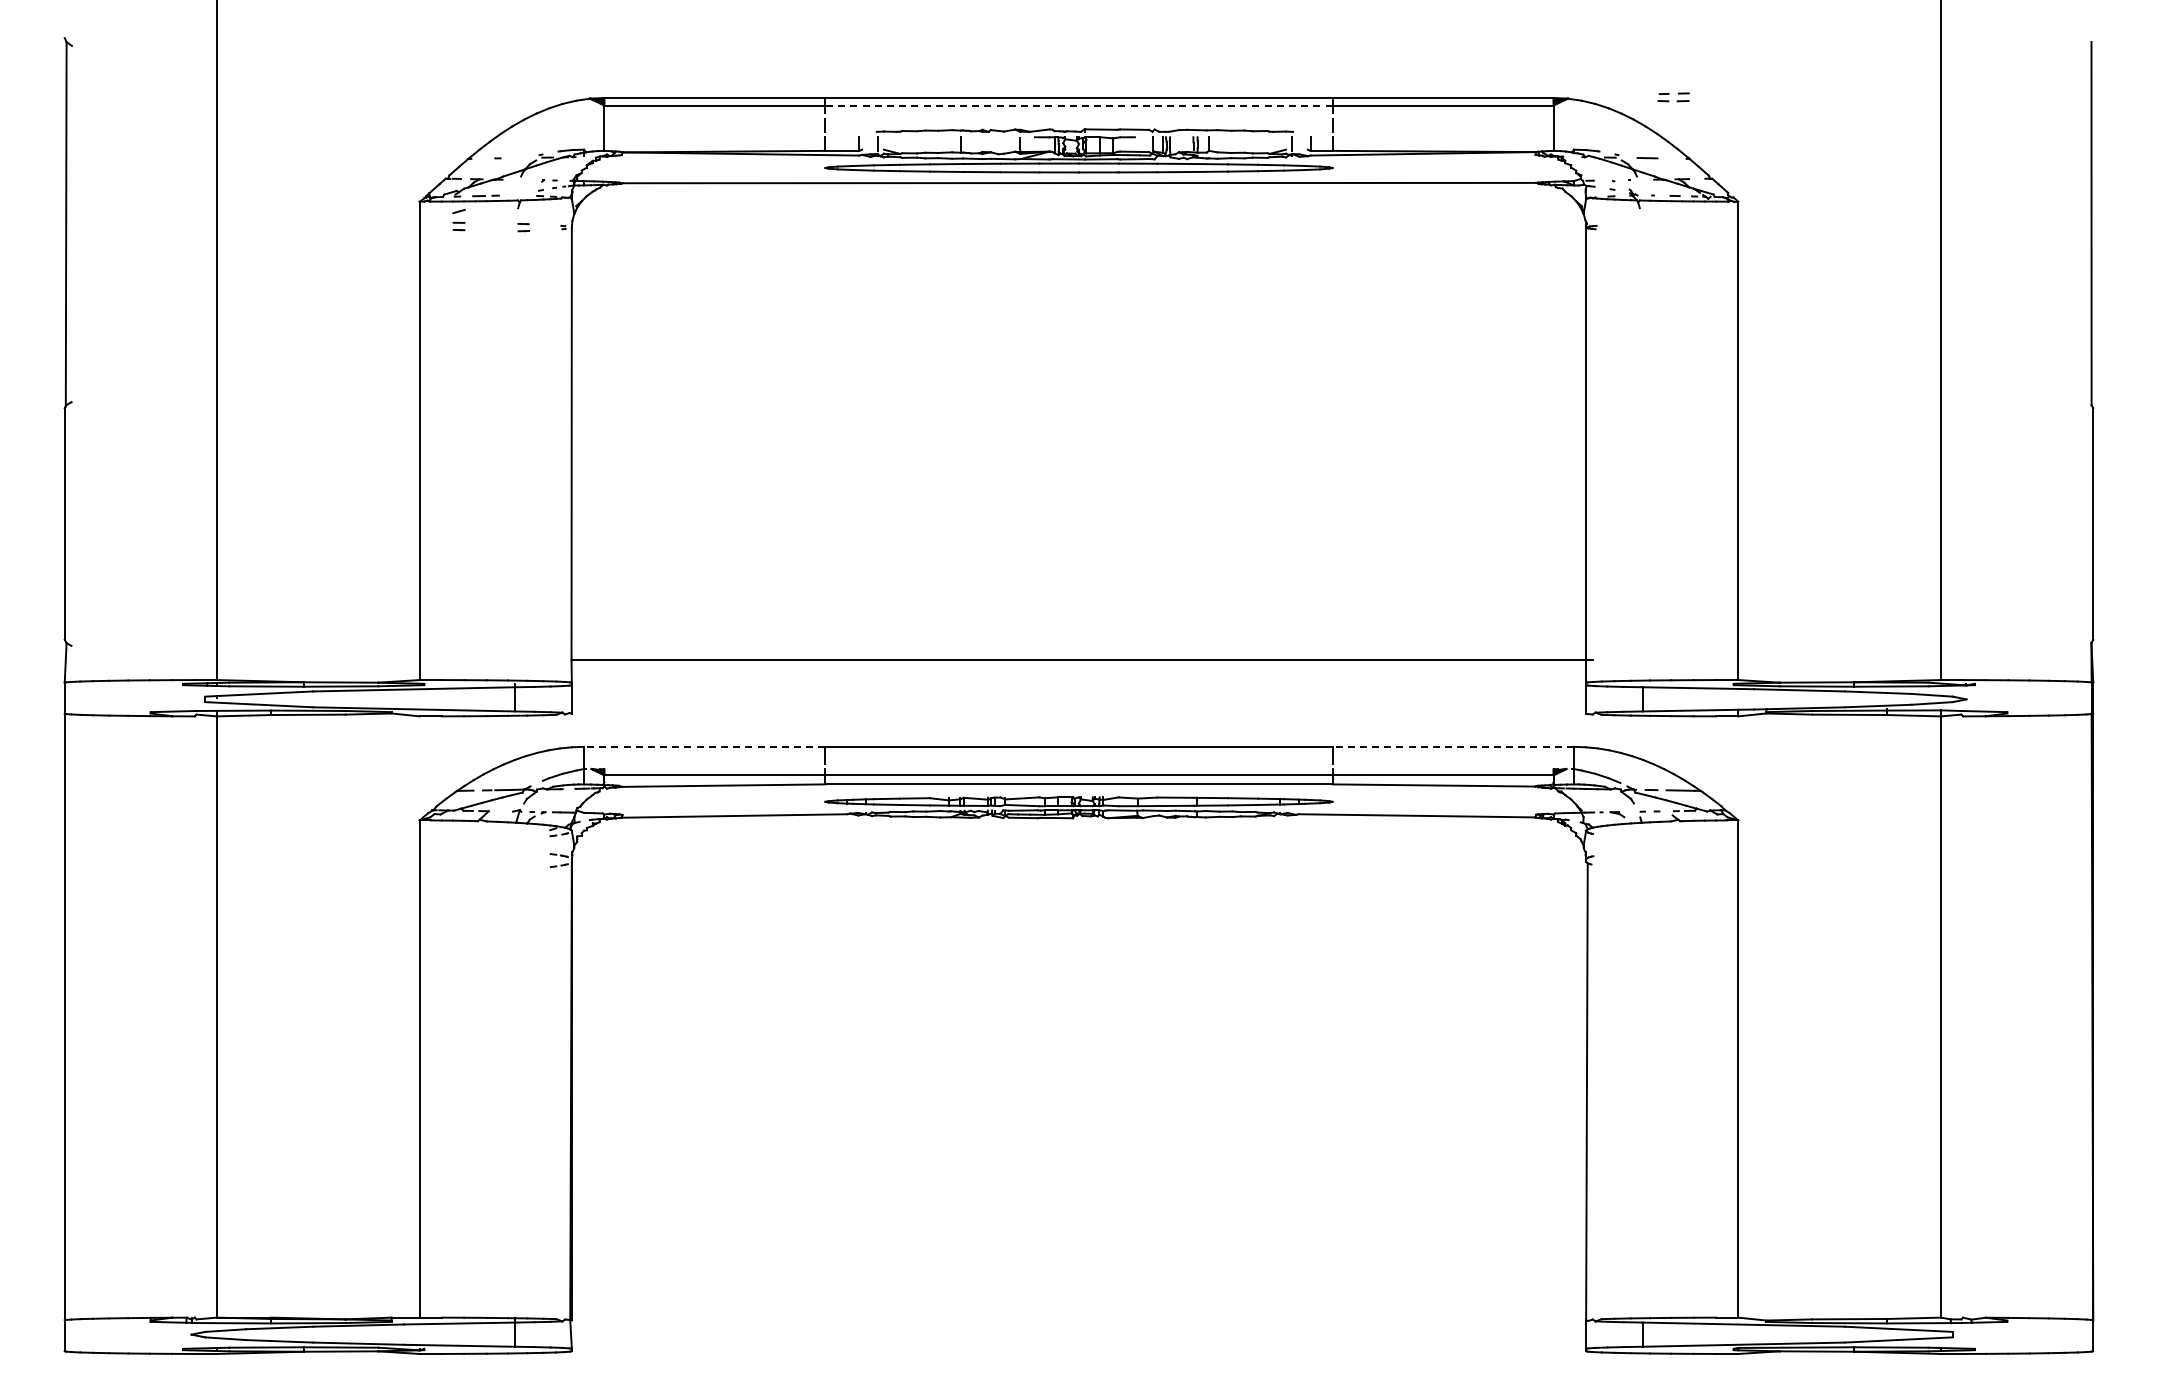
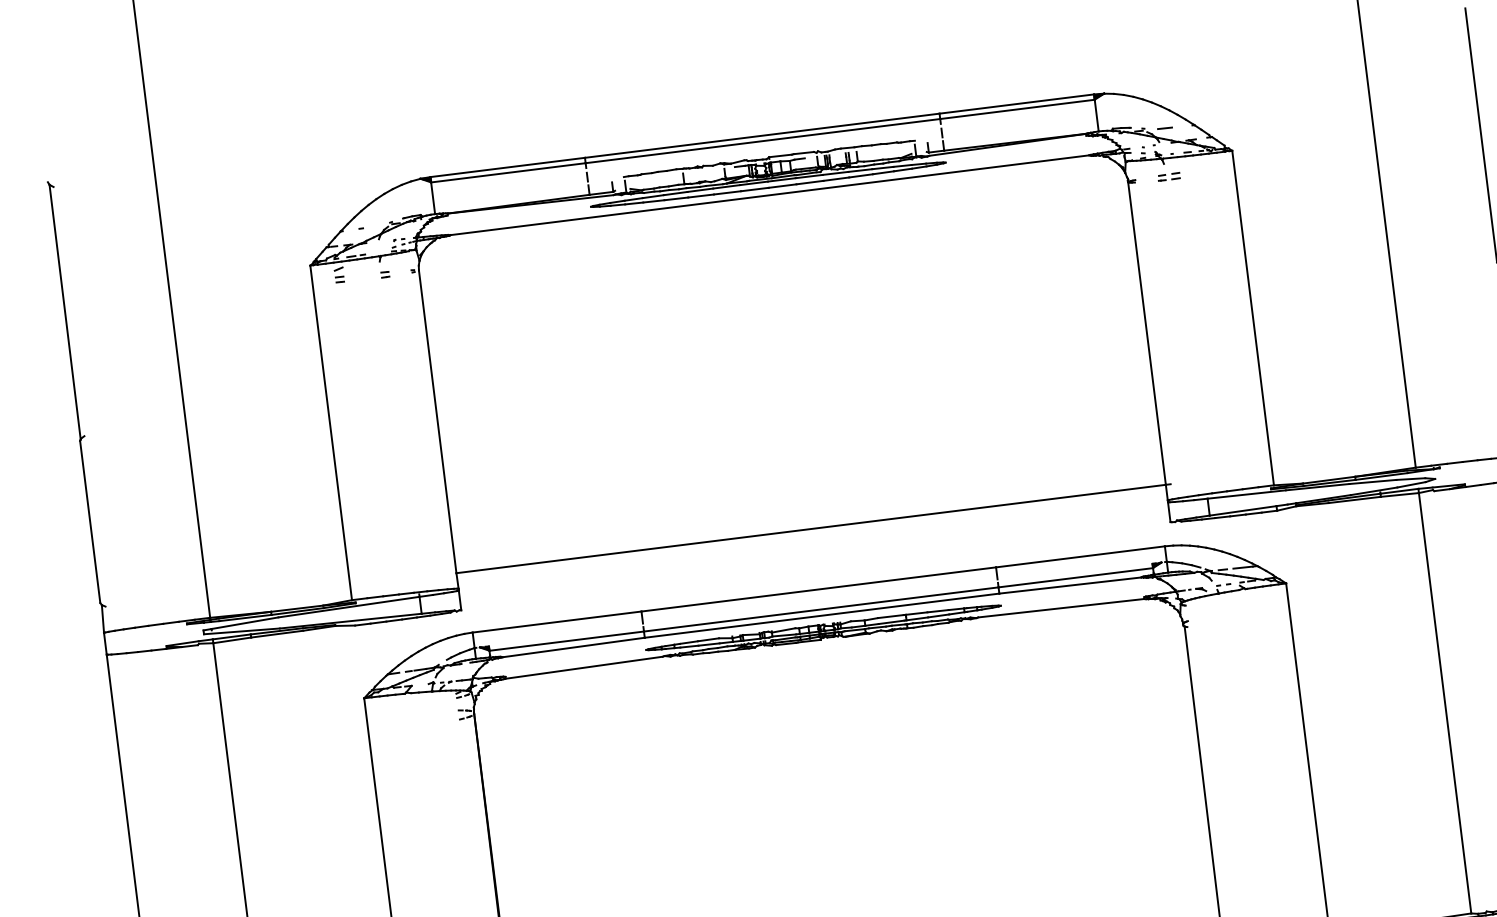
part: (1673, 97) -> (1168, 177), moved
line: (1079, 105) -> (763, 140), dashed -> solid
line: (704, 746) -> (556, 621), dashed -> solid
line: (1453, 746) -> (1080, 556), dashed -> solid

